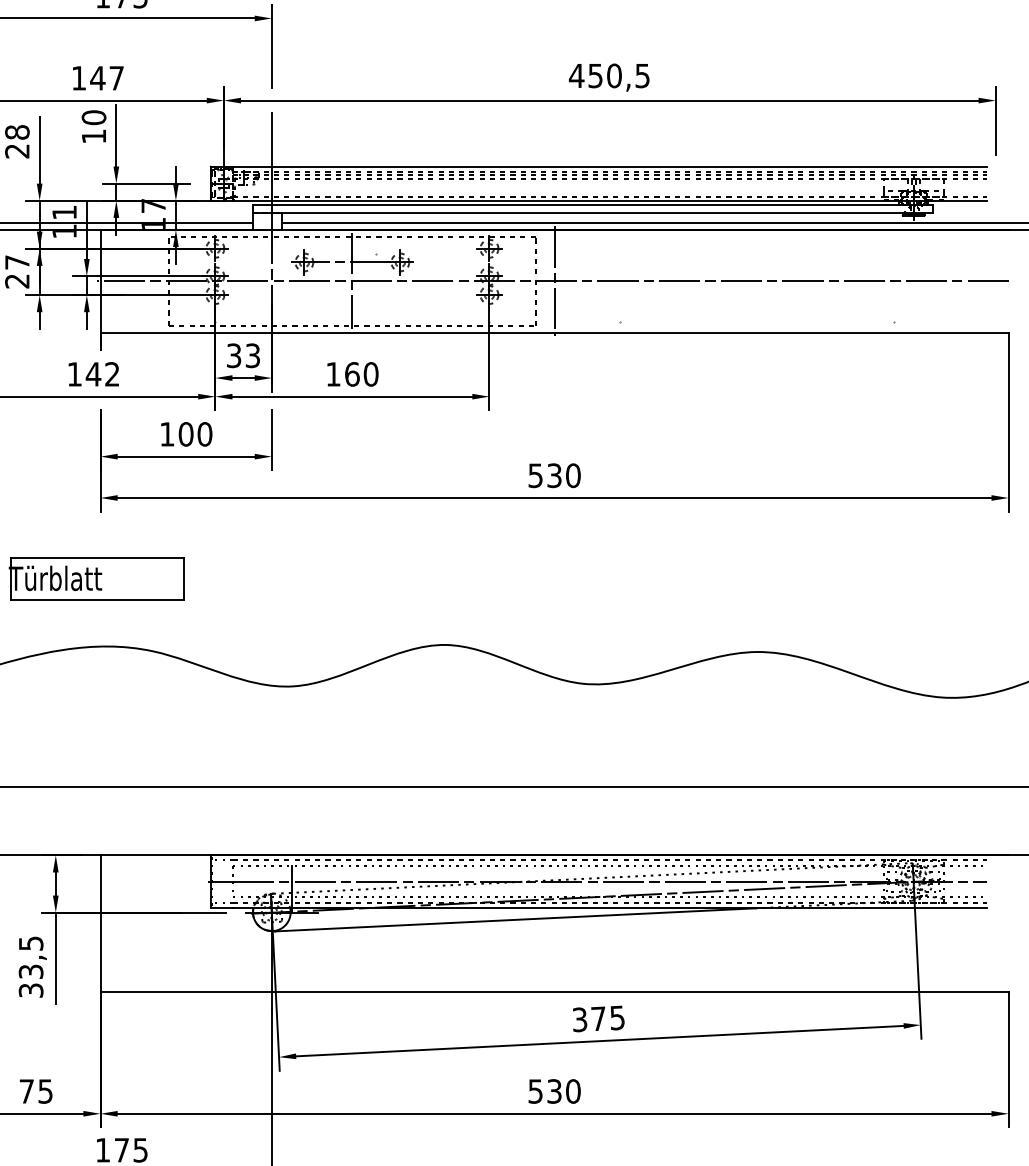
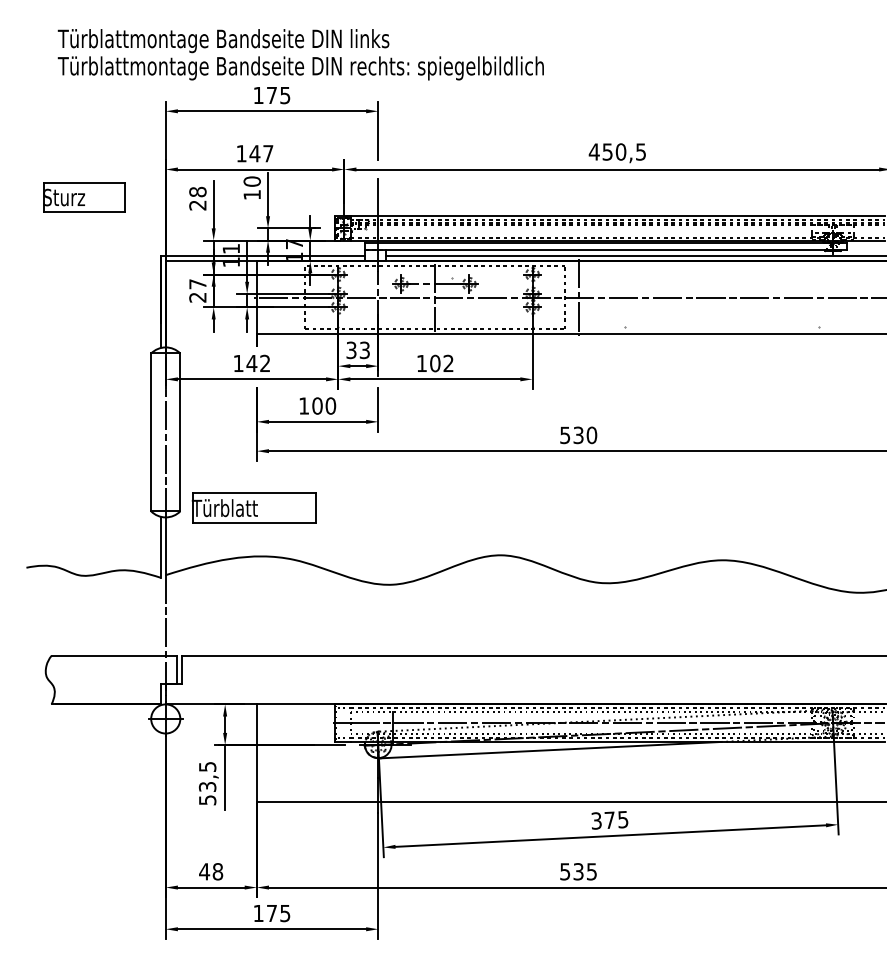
text: (361, 374) -> (441, 363), 160 -> 102
text: (29, 989) -> (206, 799), 33,5 -> 53,5
text: (36, 1091) -> (211, 871), 75 -> 48
text: (572, 1091) -> (591, 871), 530 -> 535

